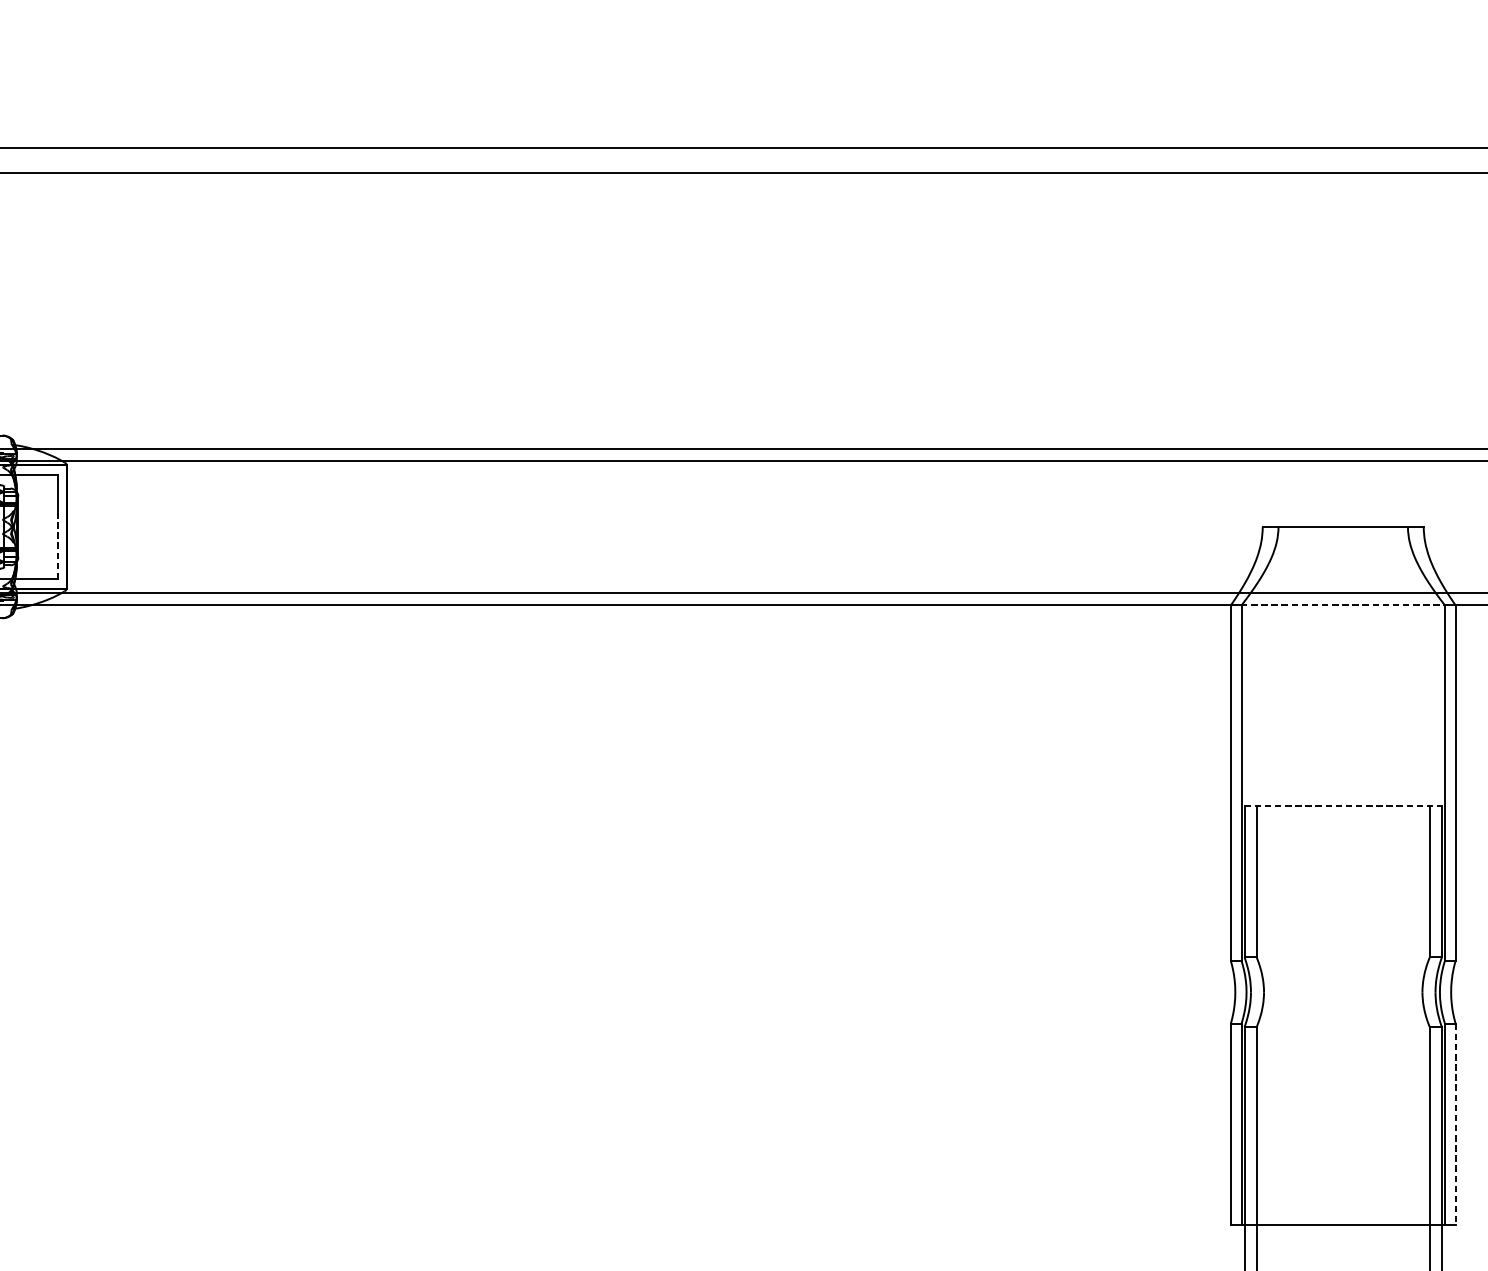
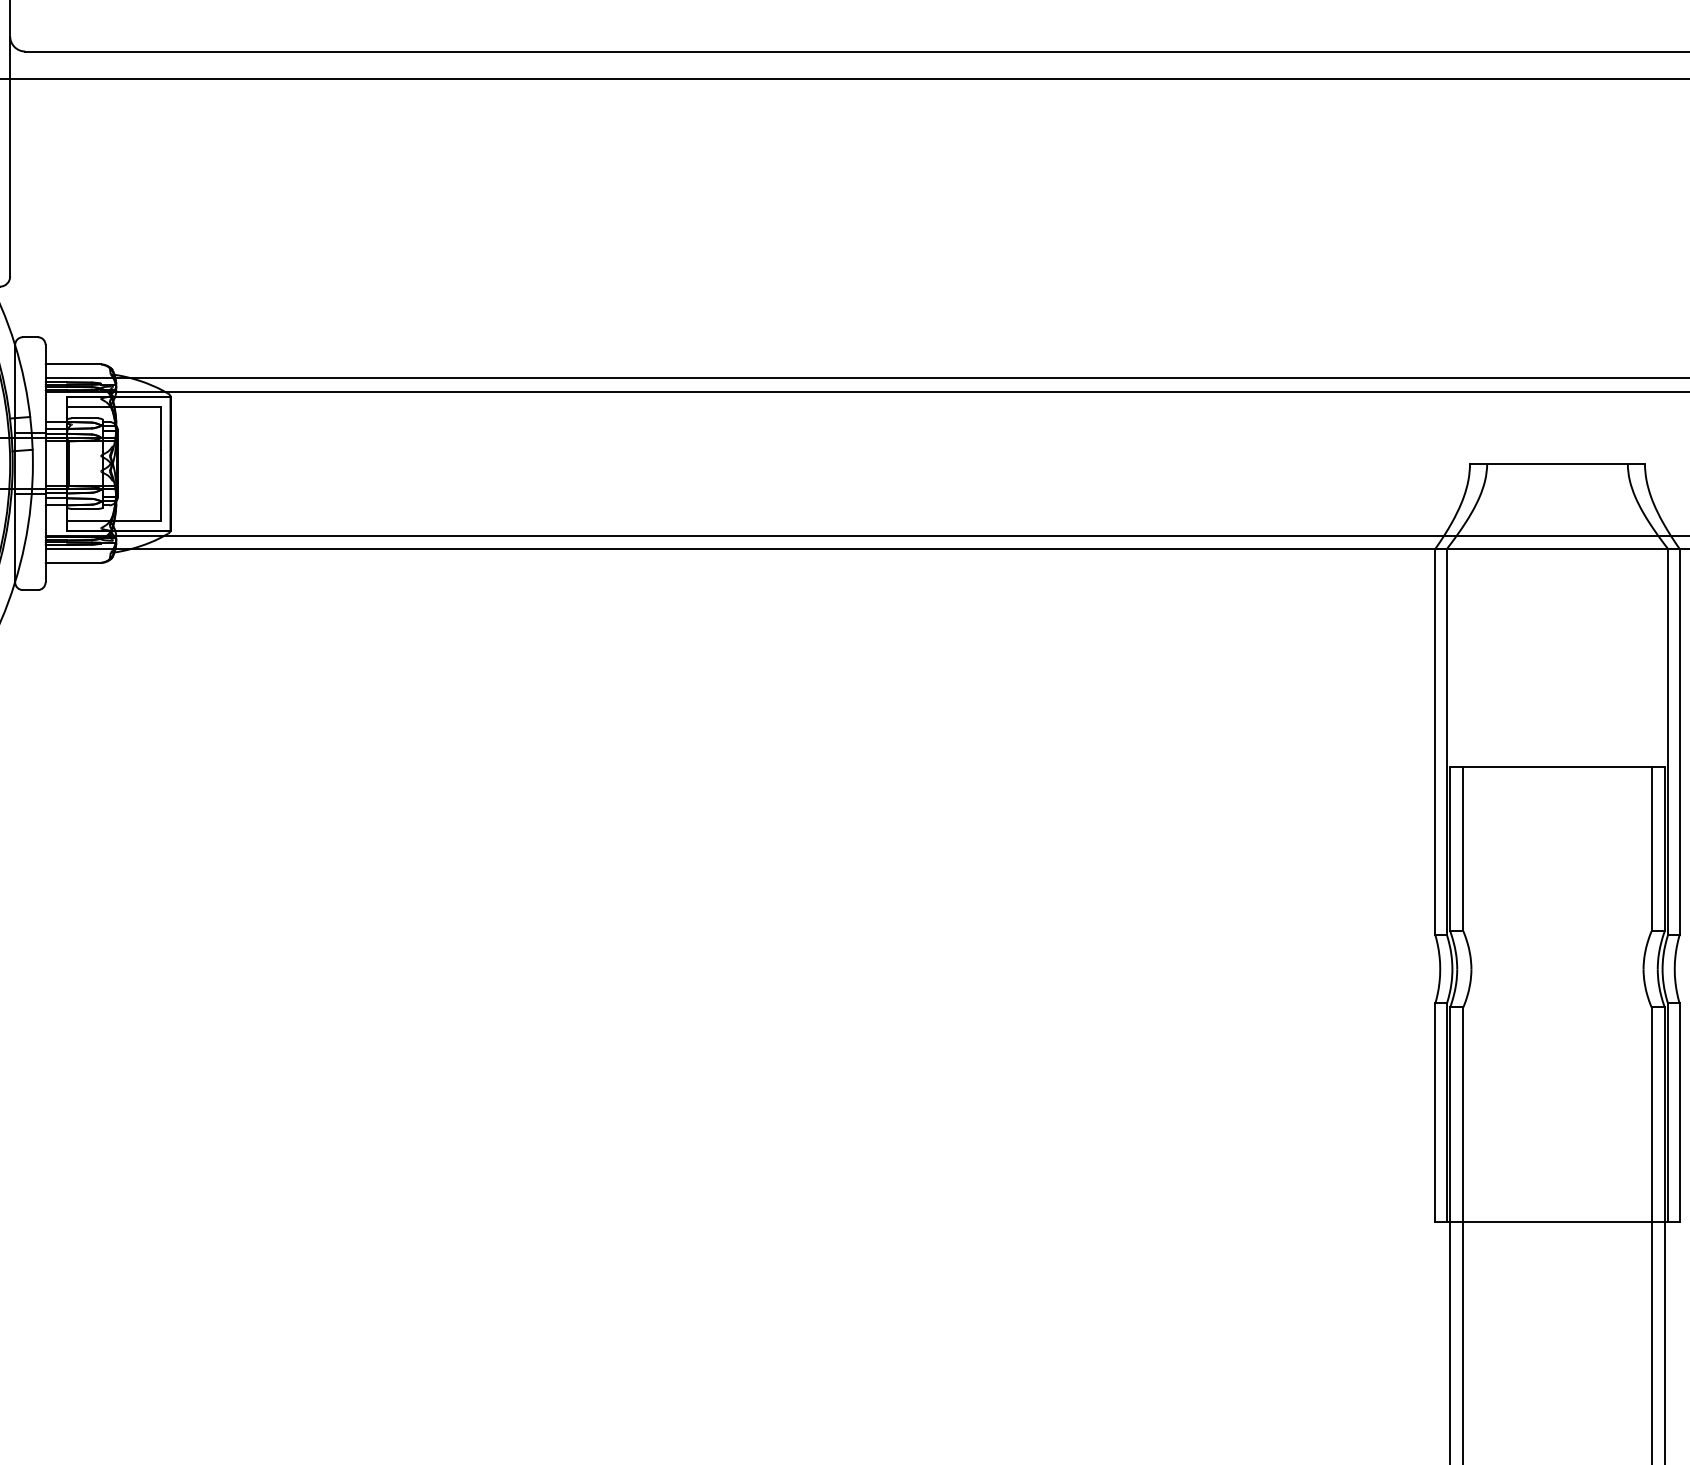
line: (57, 546) -> (160, 484), dashed -> solid
line: (1343, 605) -> (1557, 548), dashed -> solid
line: (1343, 806) -> (1557, 767), dashed -> solid
line: (1455, 1124) -> (1679, 1113), dashed -> solid

